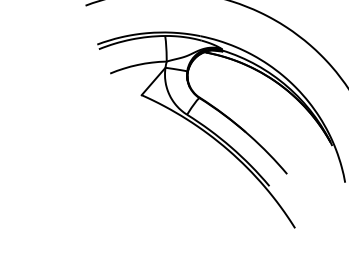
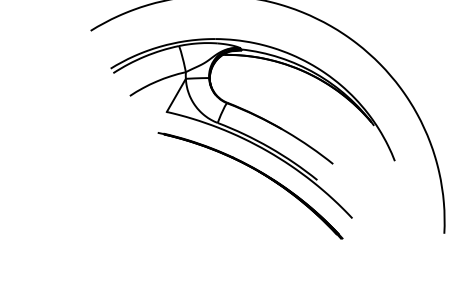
part: (216, 169) -> (259, 173), added

